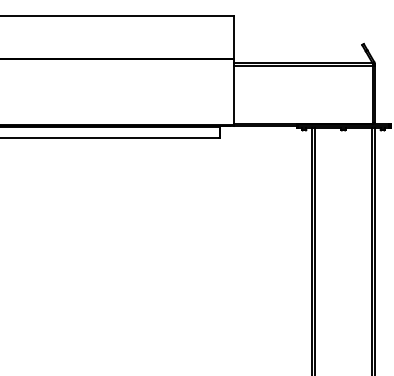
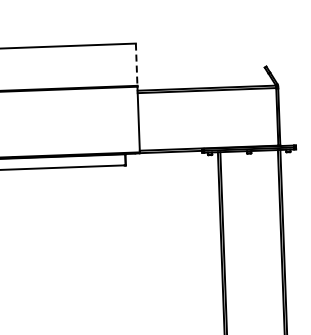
line: (234, 37) -> (136, 64), solid -> dashed

